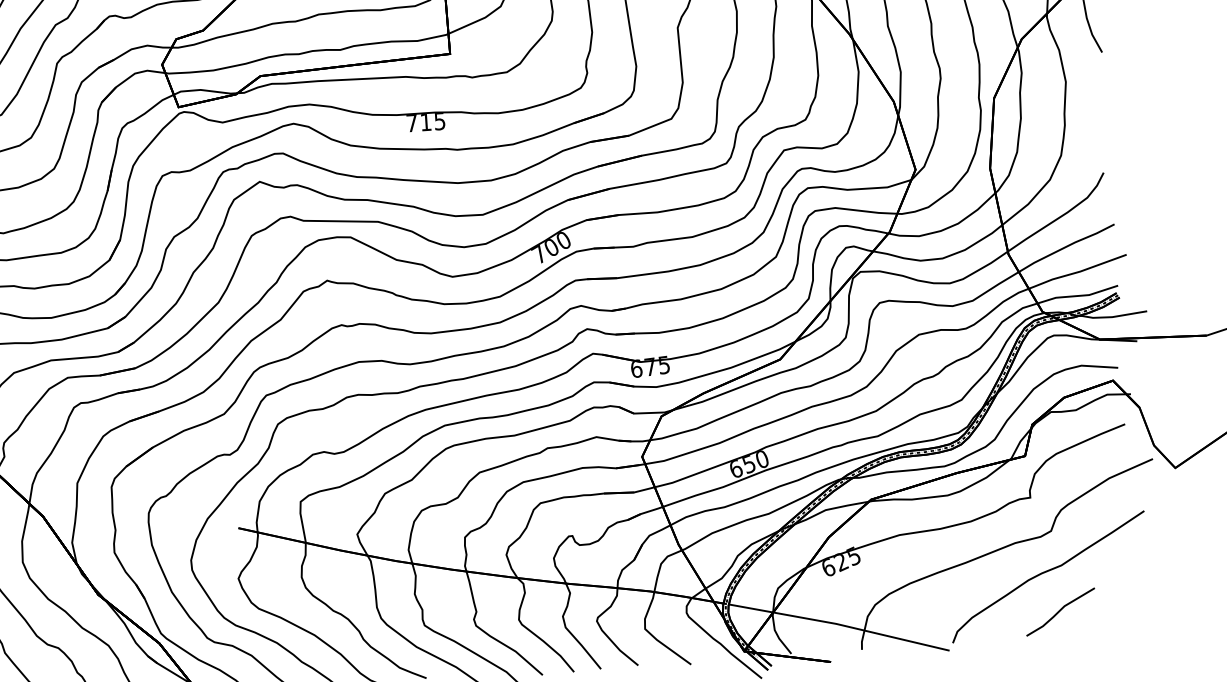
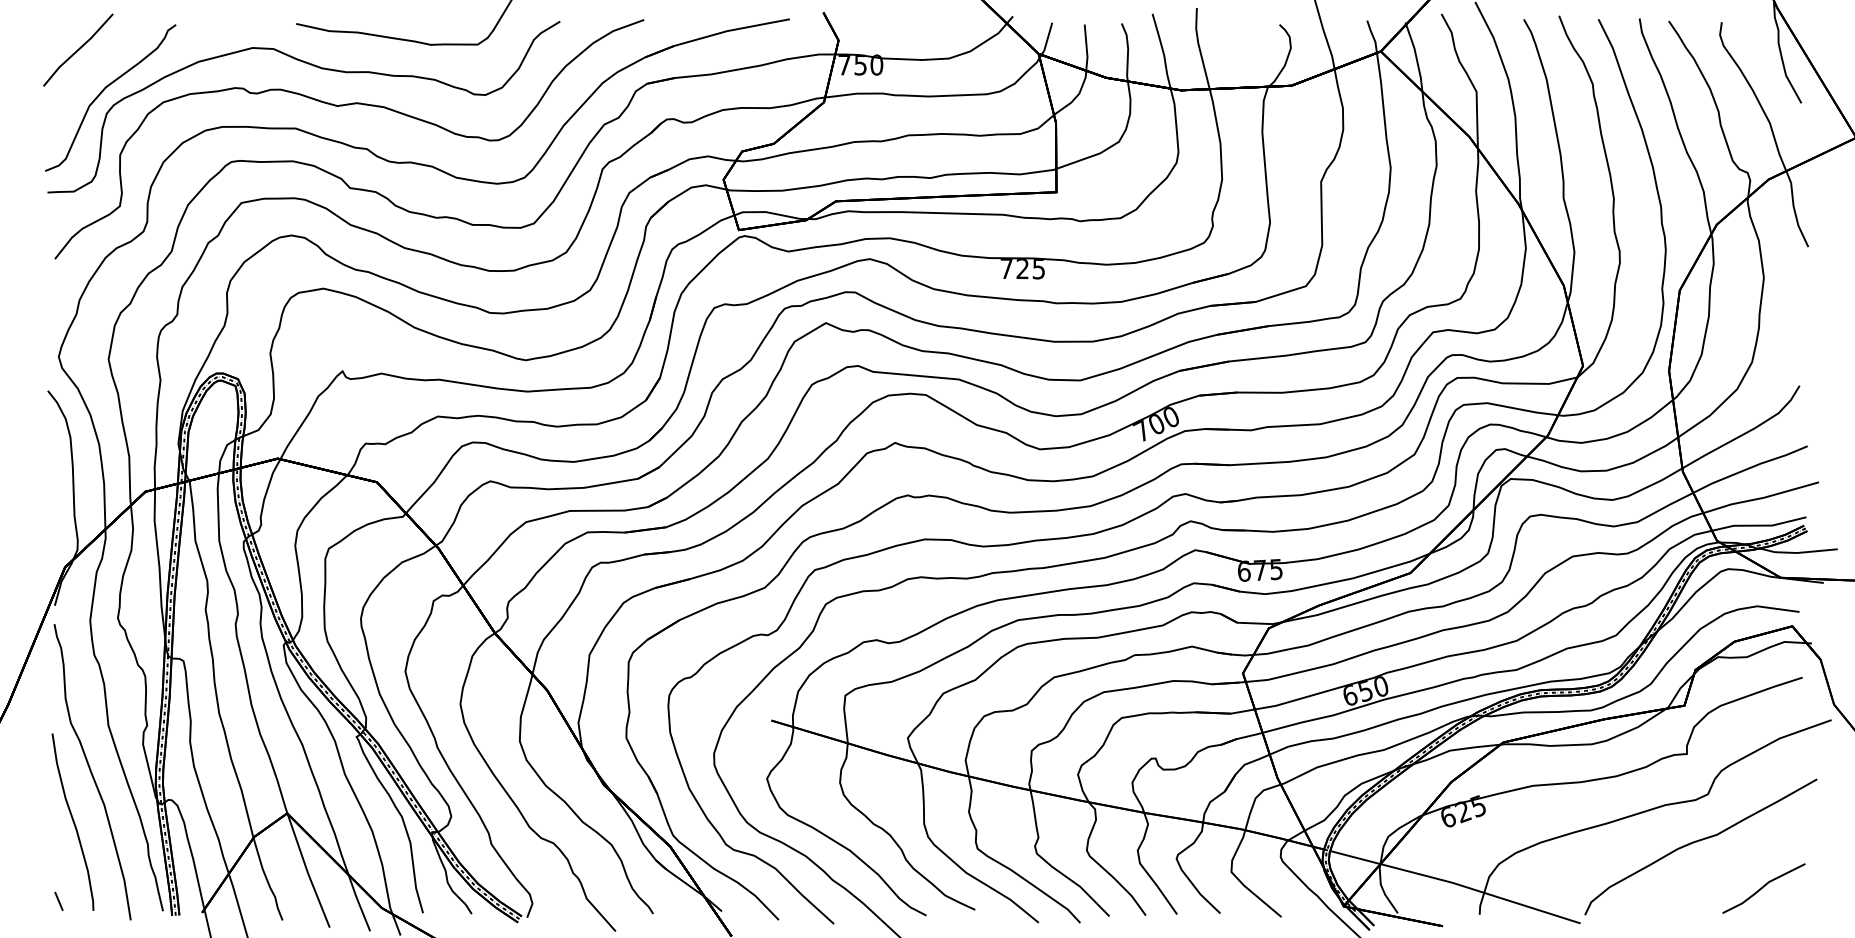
text: (425, 121) -> (1022, 268), 715 -> 725
line: (1060, 611) -> (1763, 887), moved

